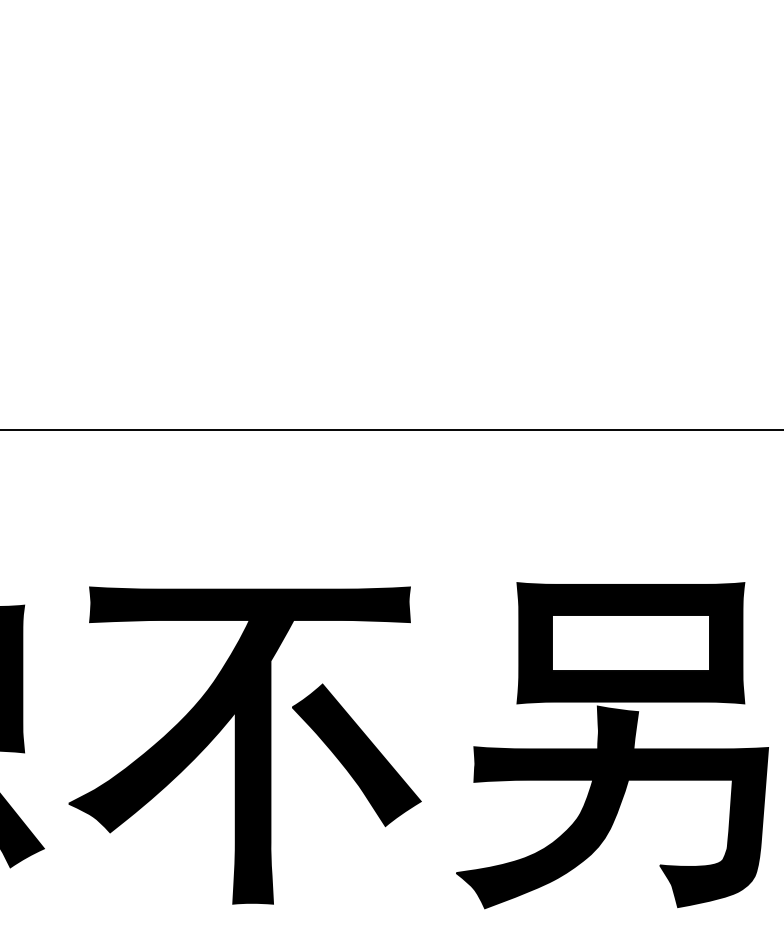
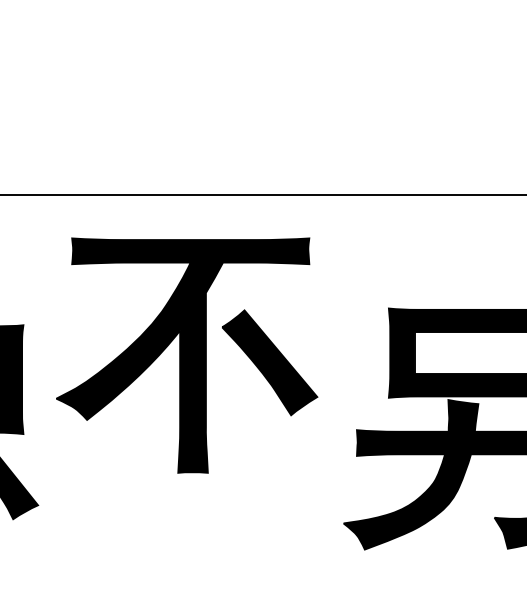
part: (244, 745) -> (186, 355), moved

